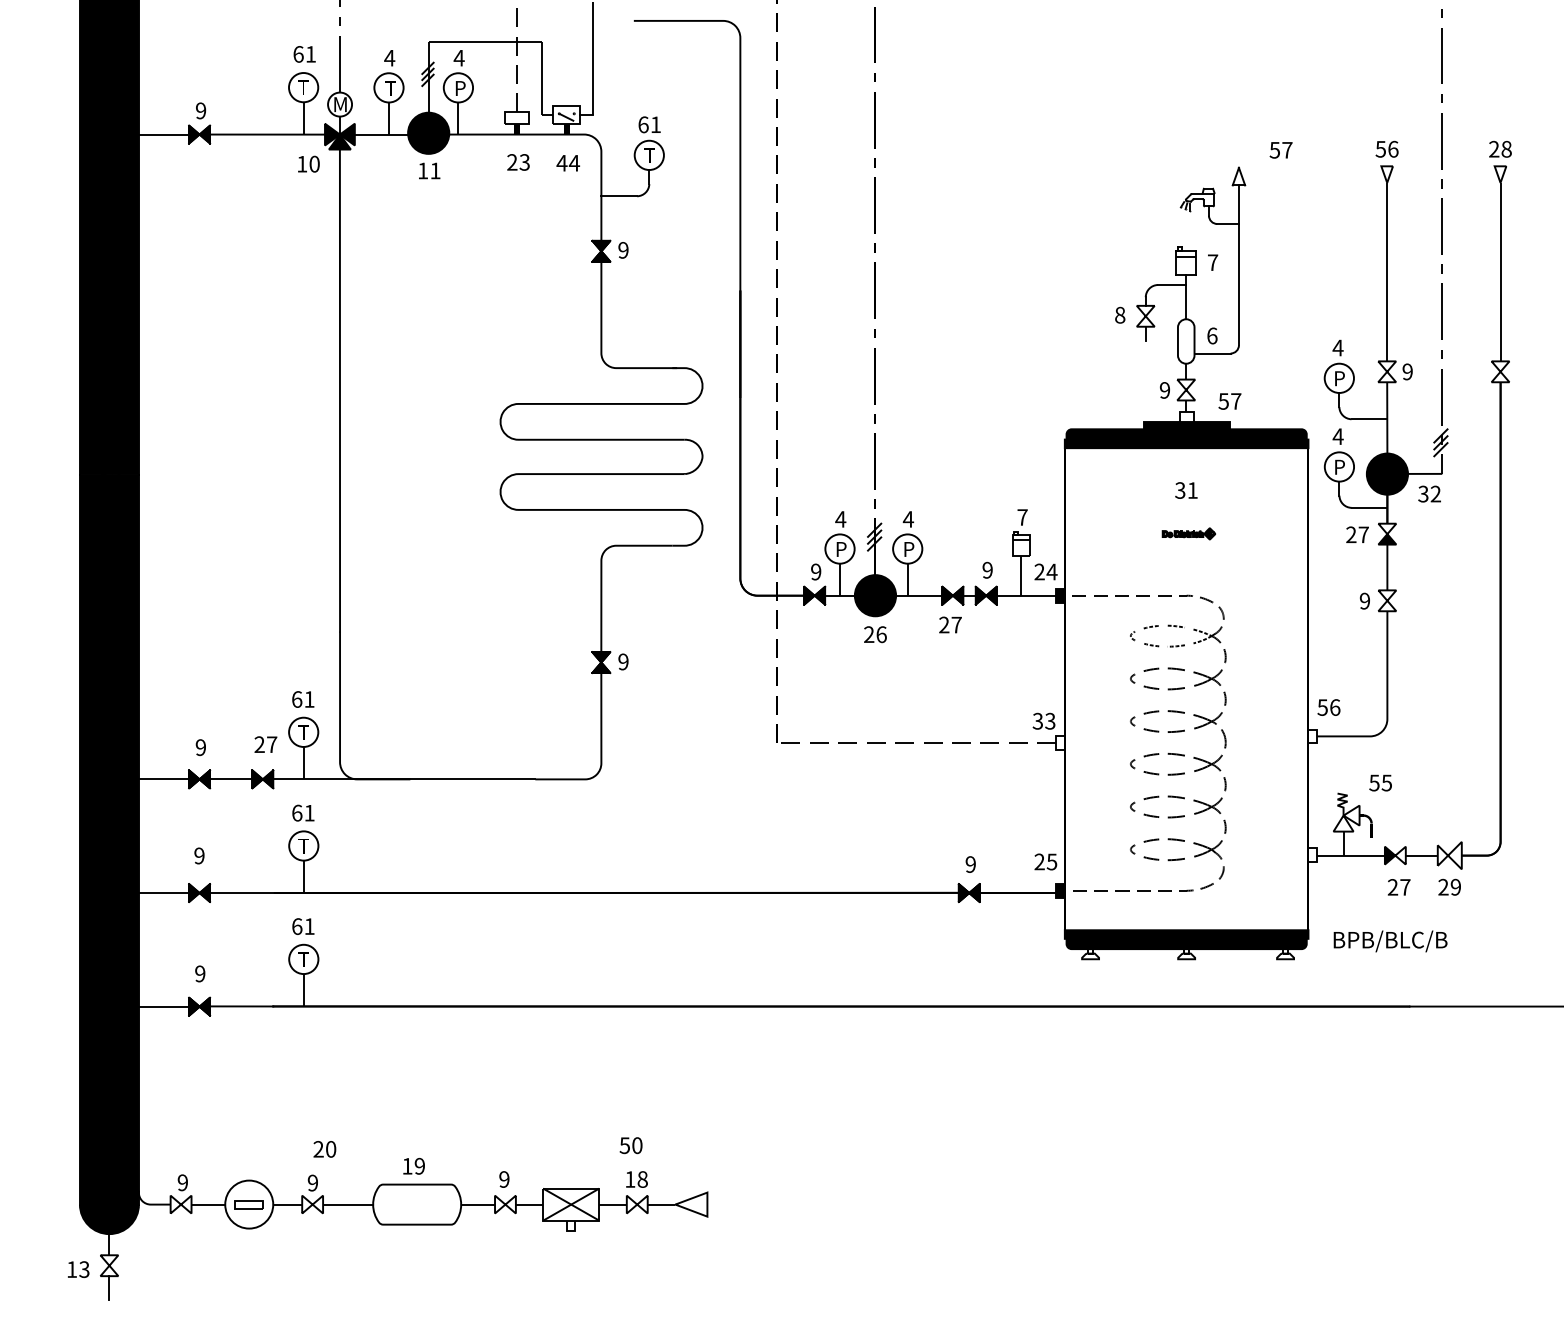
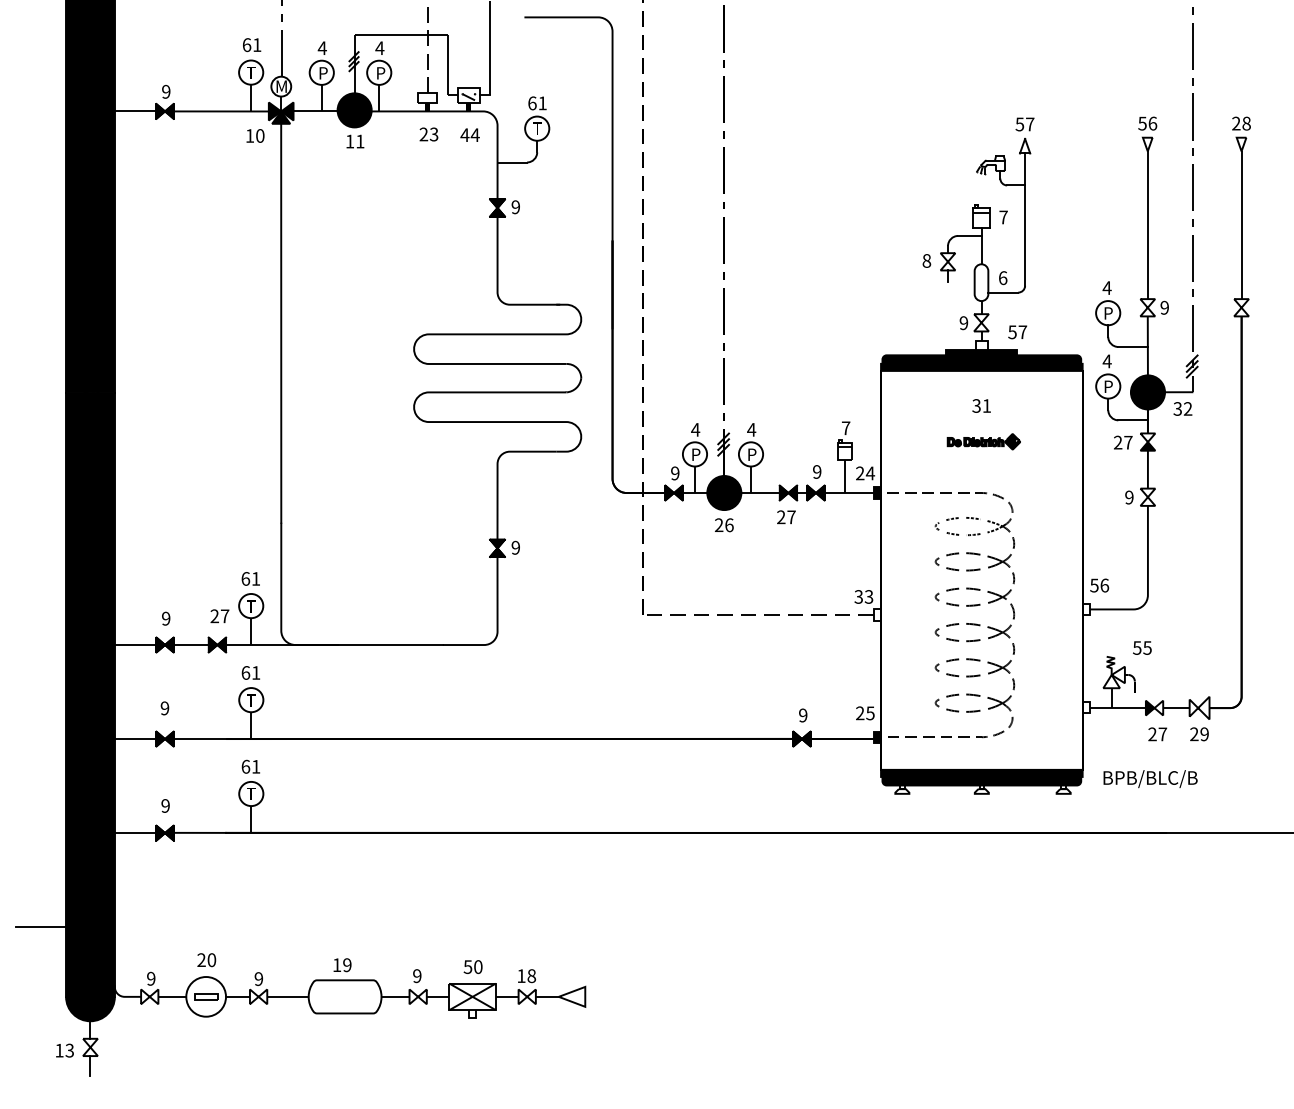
text: (391, 88) -> (323, 73), Т -> P
text: (1280, 150) -> (1024, 124), moved
part: (1188, 533) -> (983, 441), size x1.67
line: (49, 1120) -> (40, 927), added
text: (630, 1144) -> (472, 966), moved
text: (324, 1149) -> (206, 960), moved

